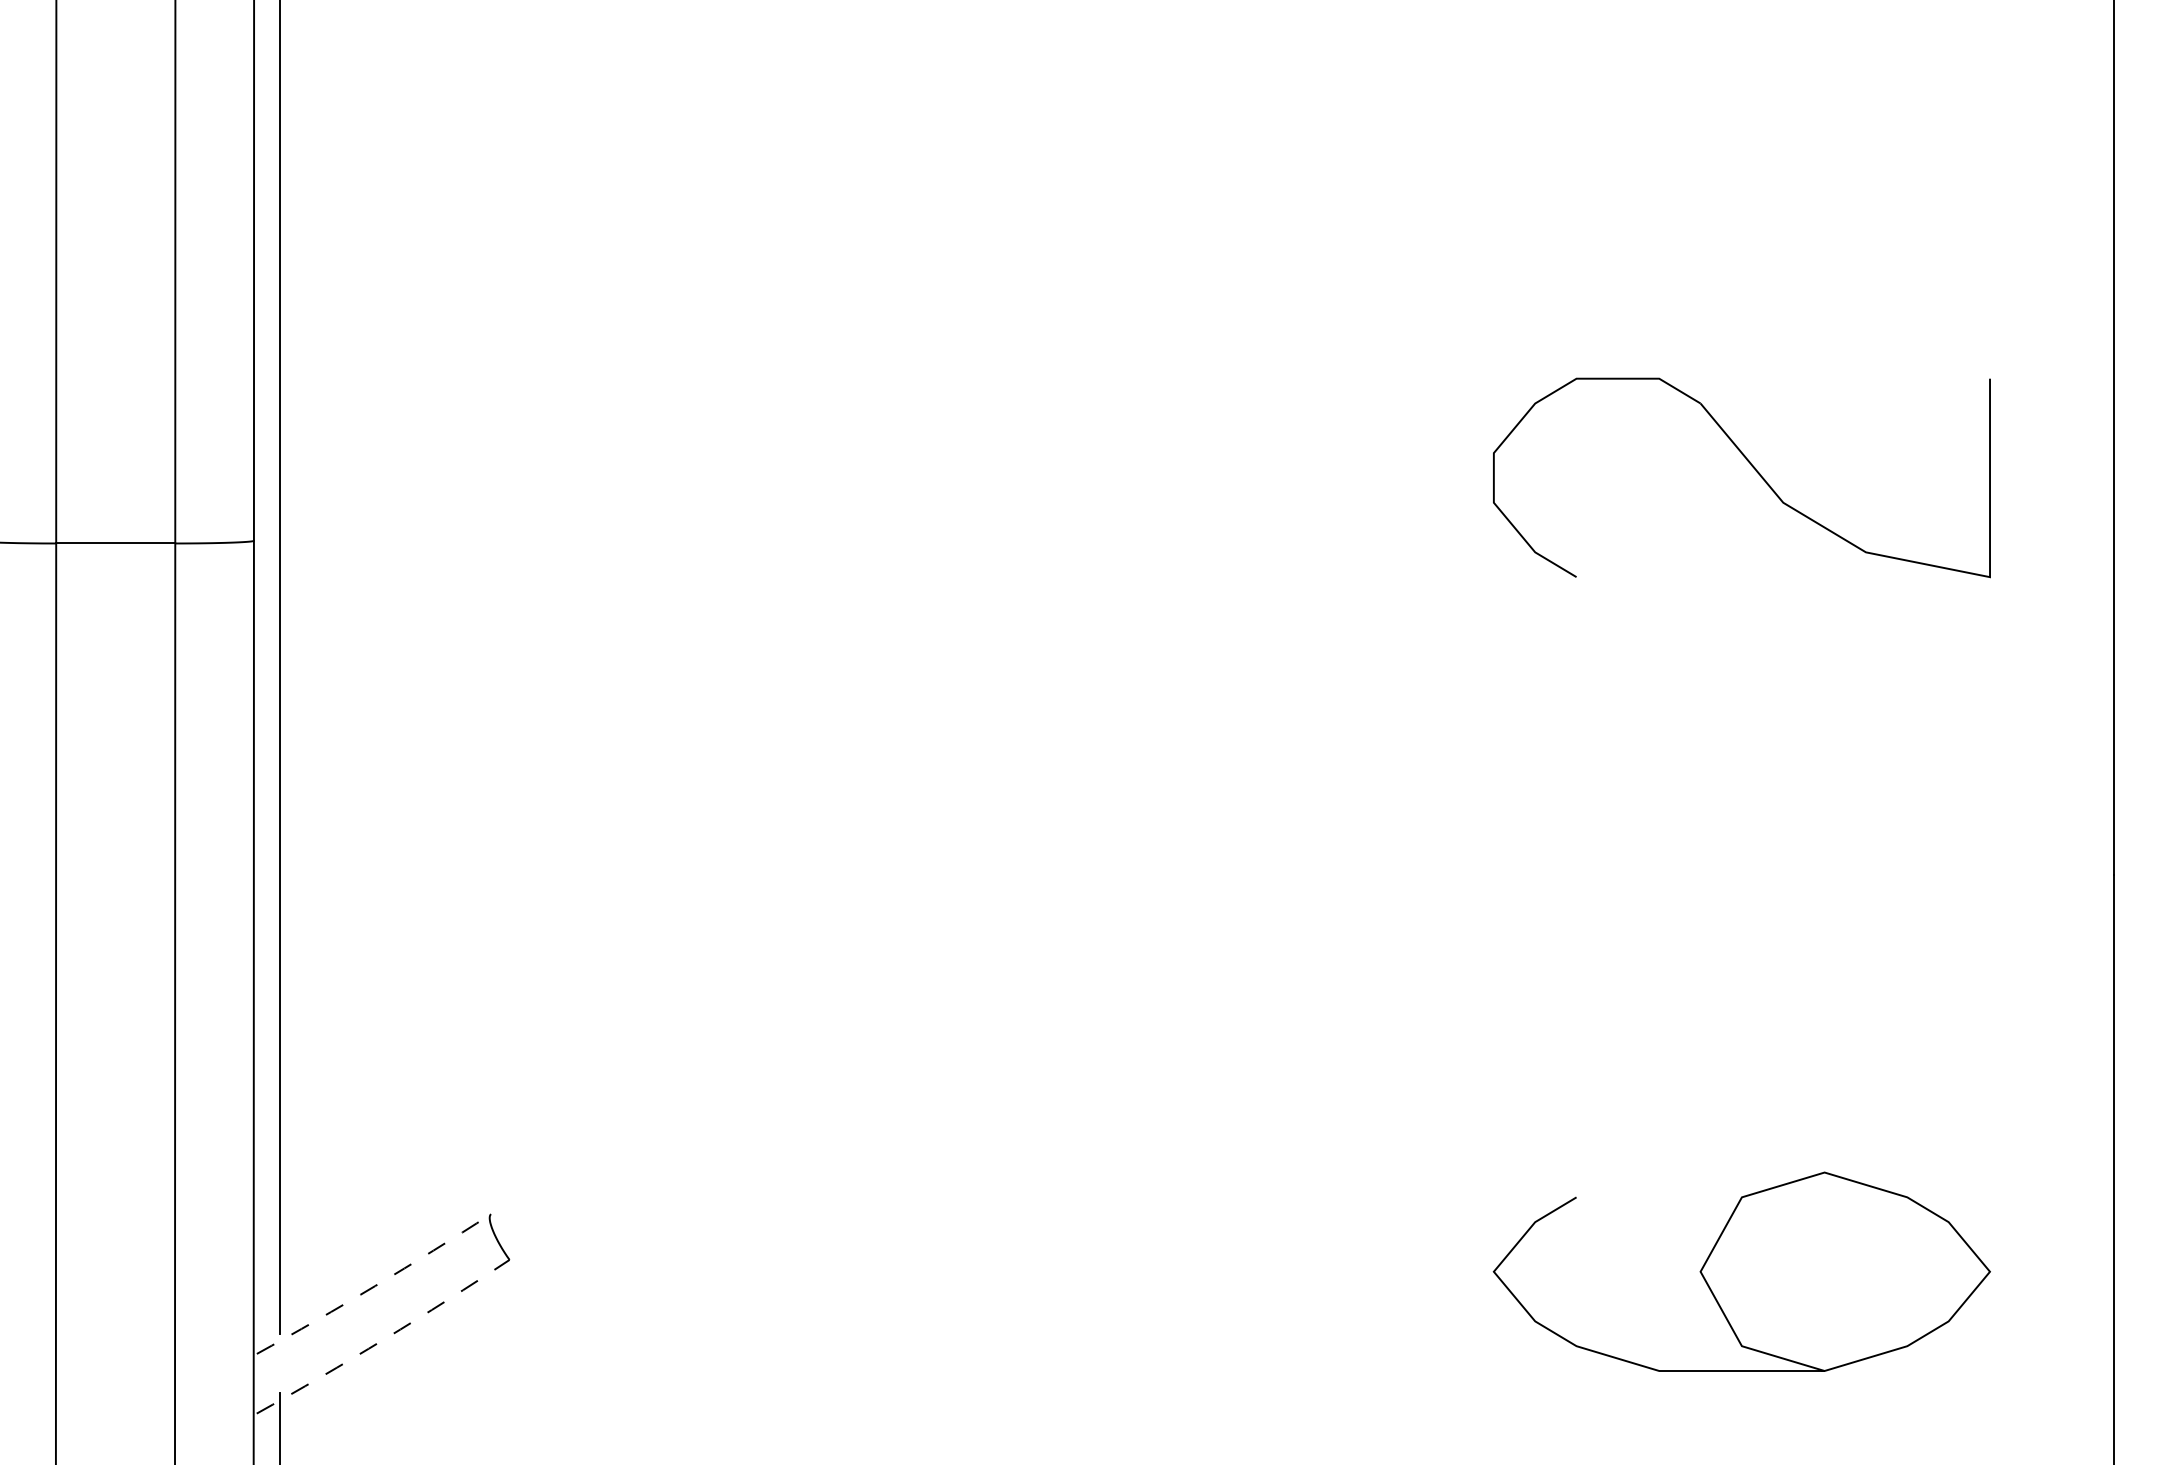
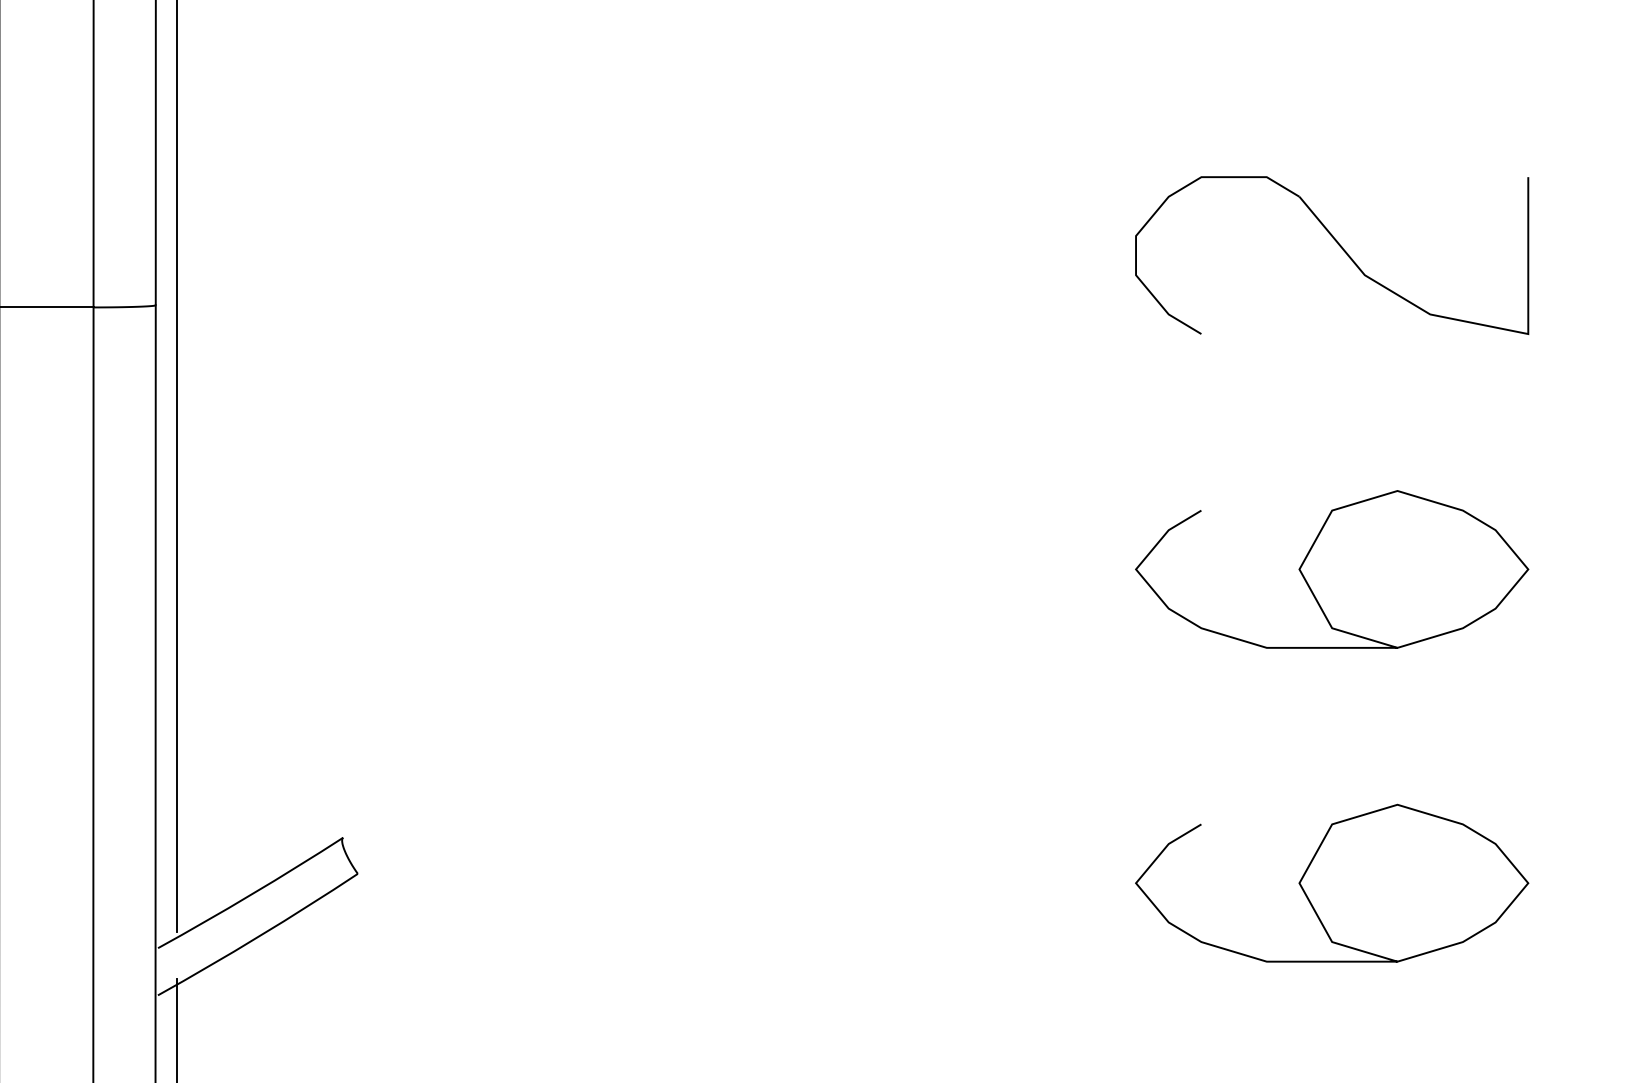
curve: (1710, 859) -> (1307, 557), added
arc: (375, 1286) -> (251, 894), dashed -> solid
arc: (384, 1339) -> (258, 936), dashed -> solid

